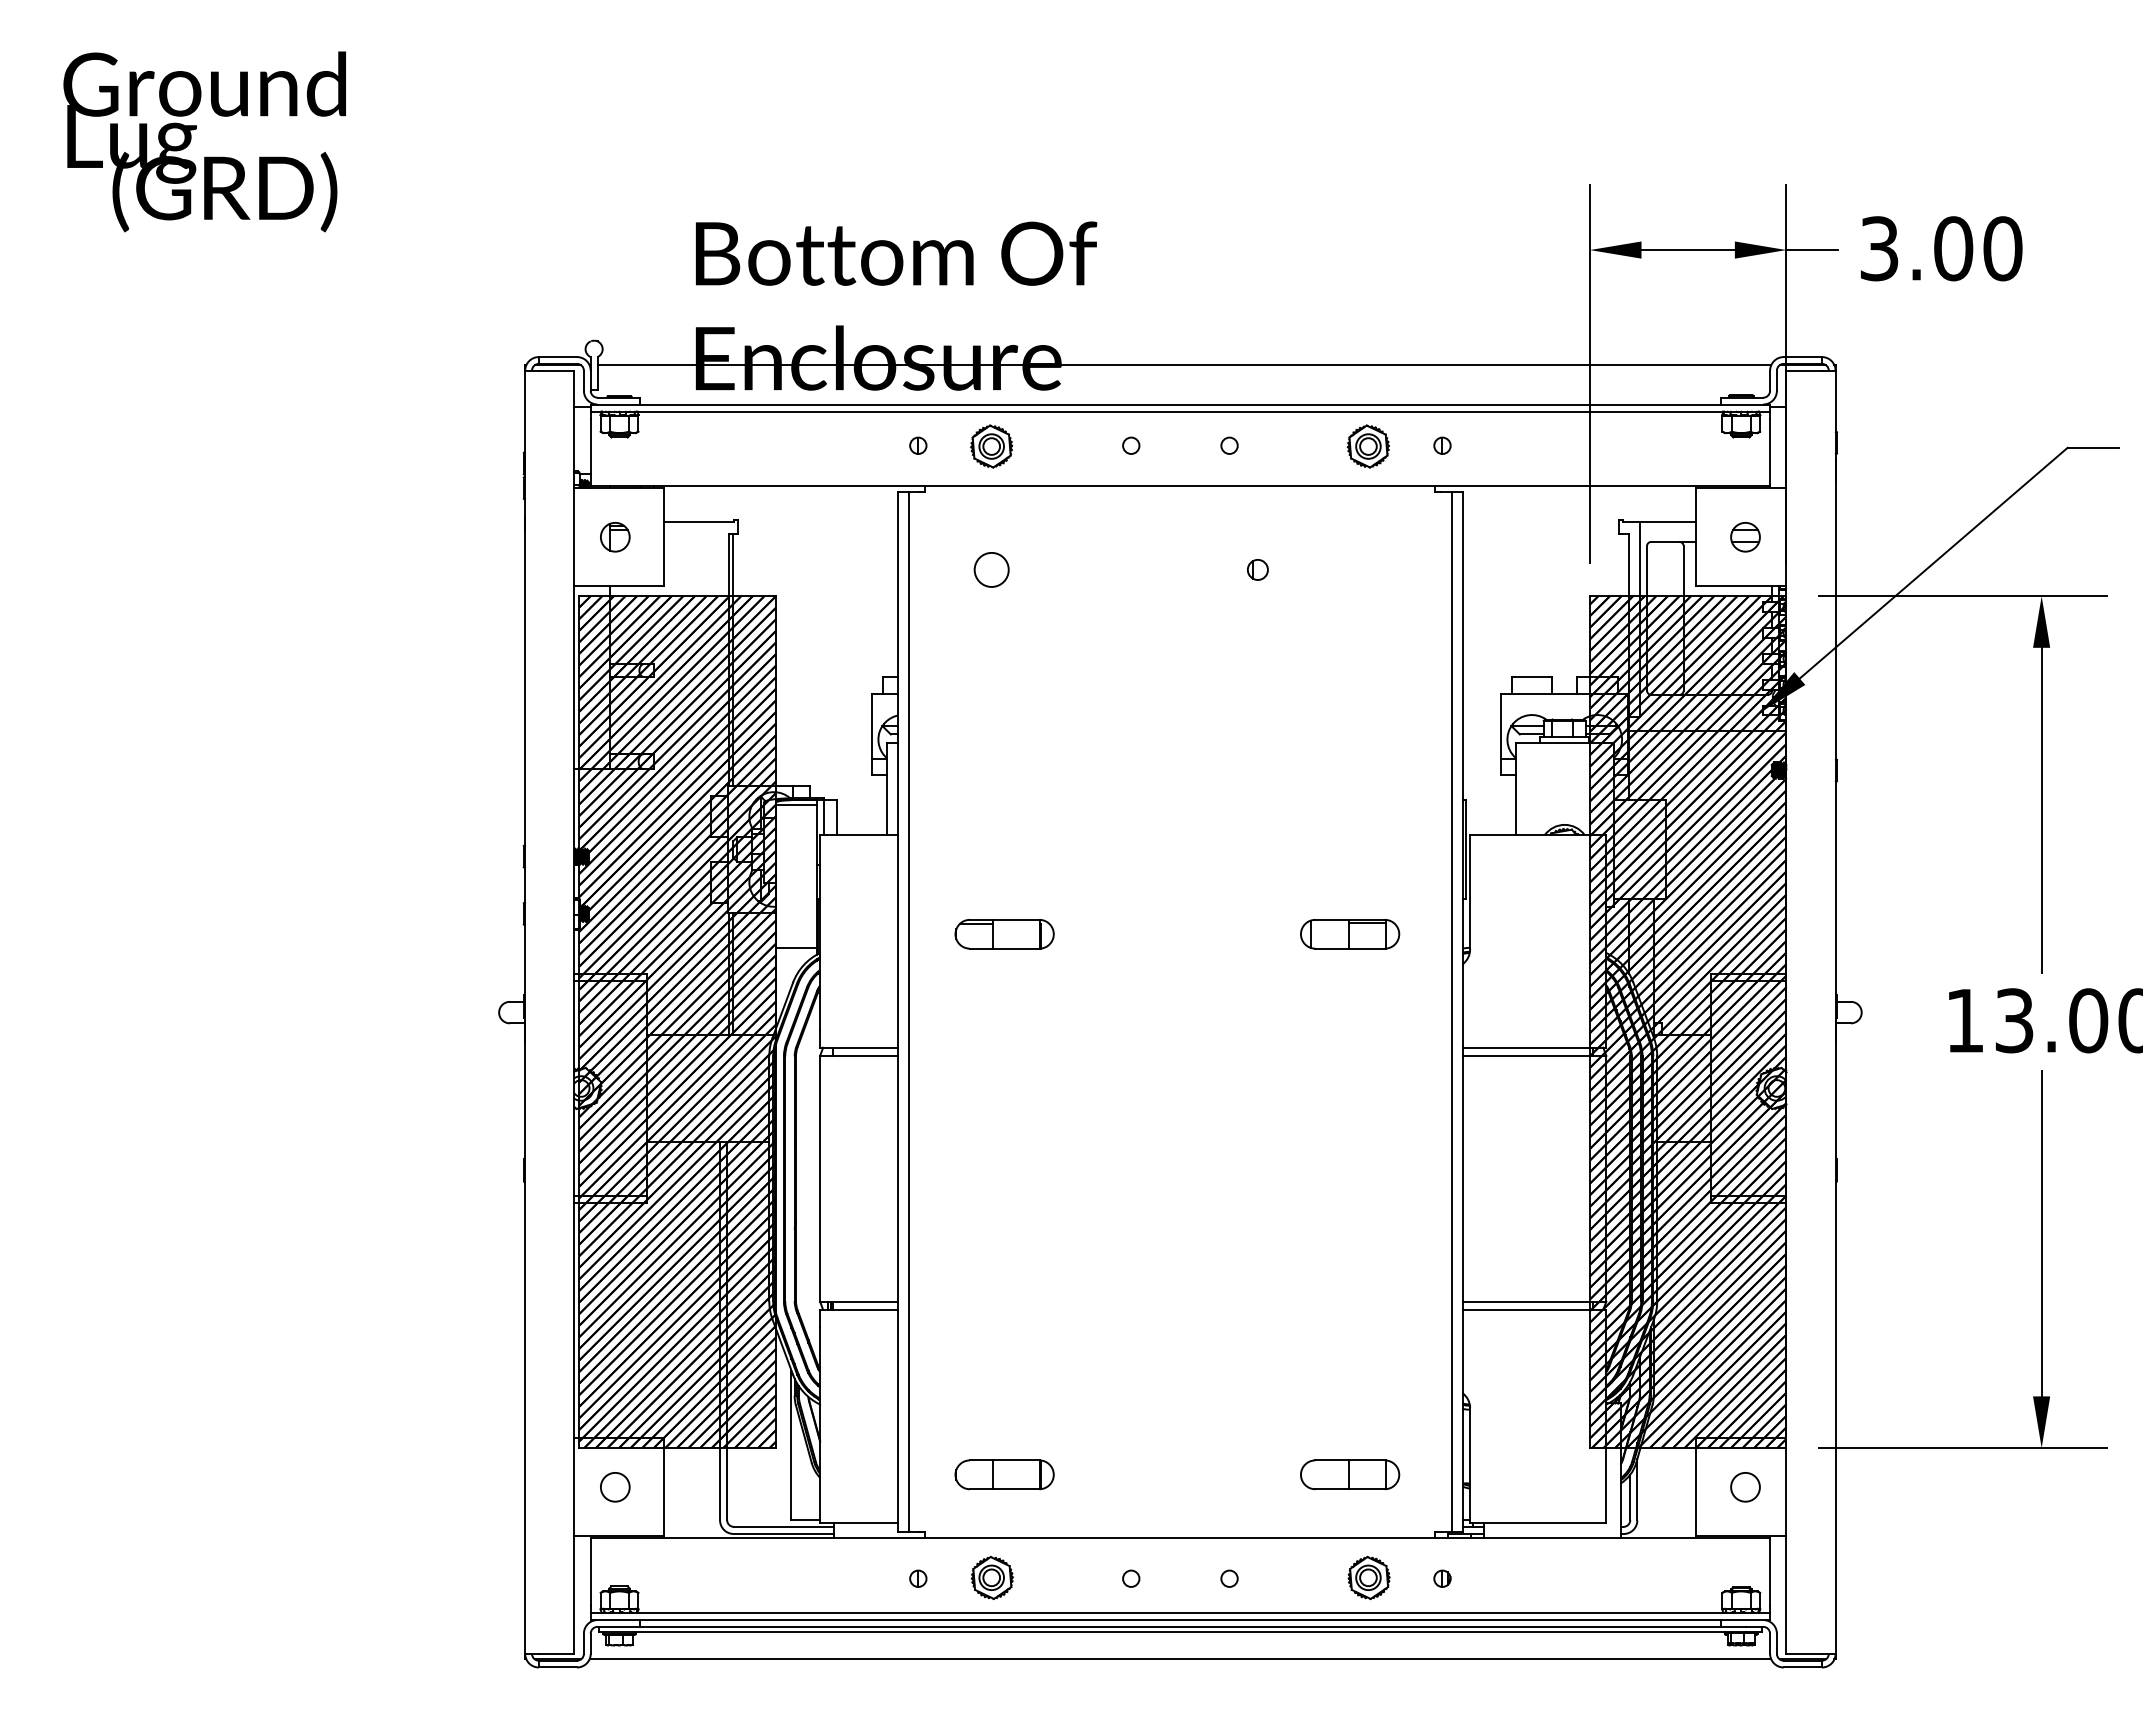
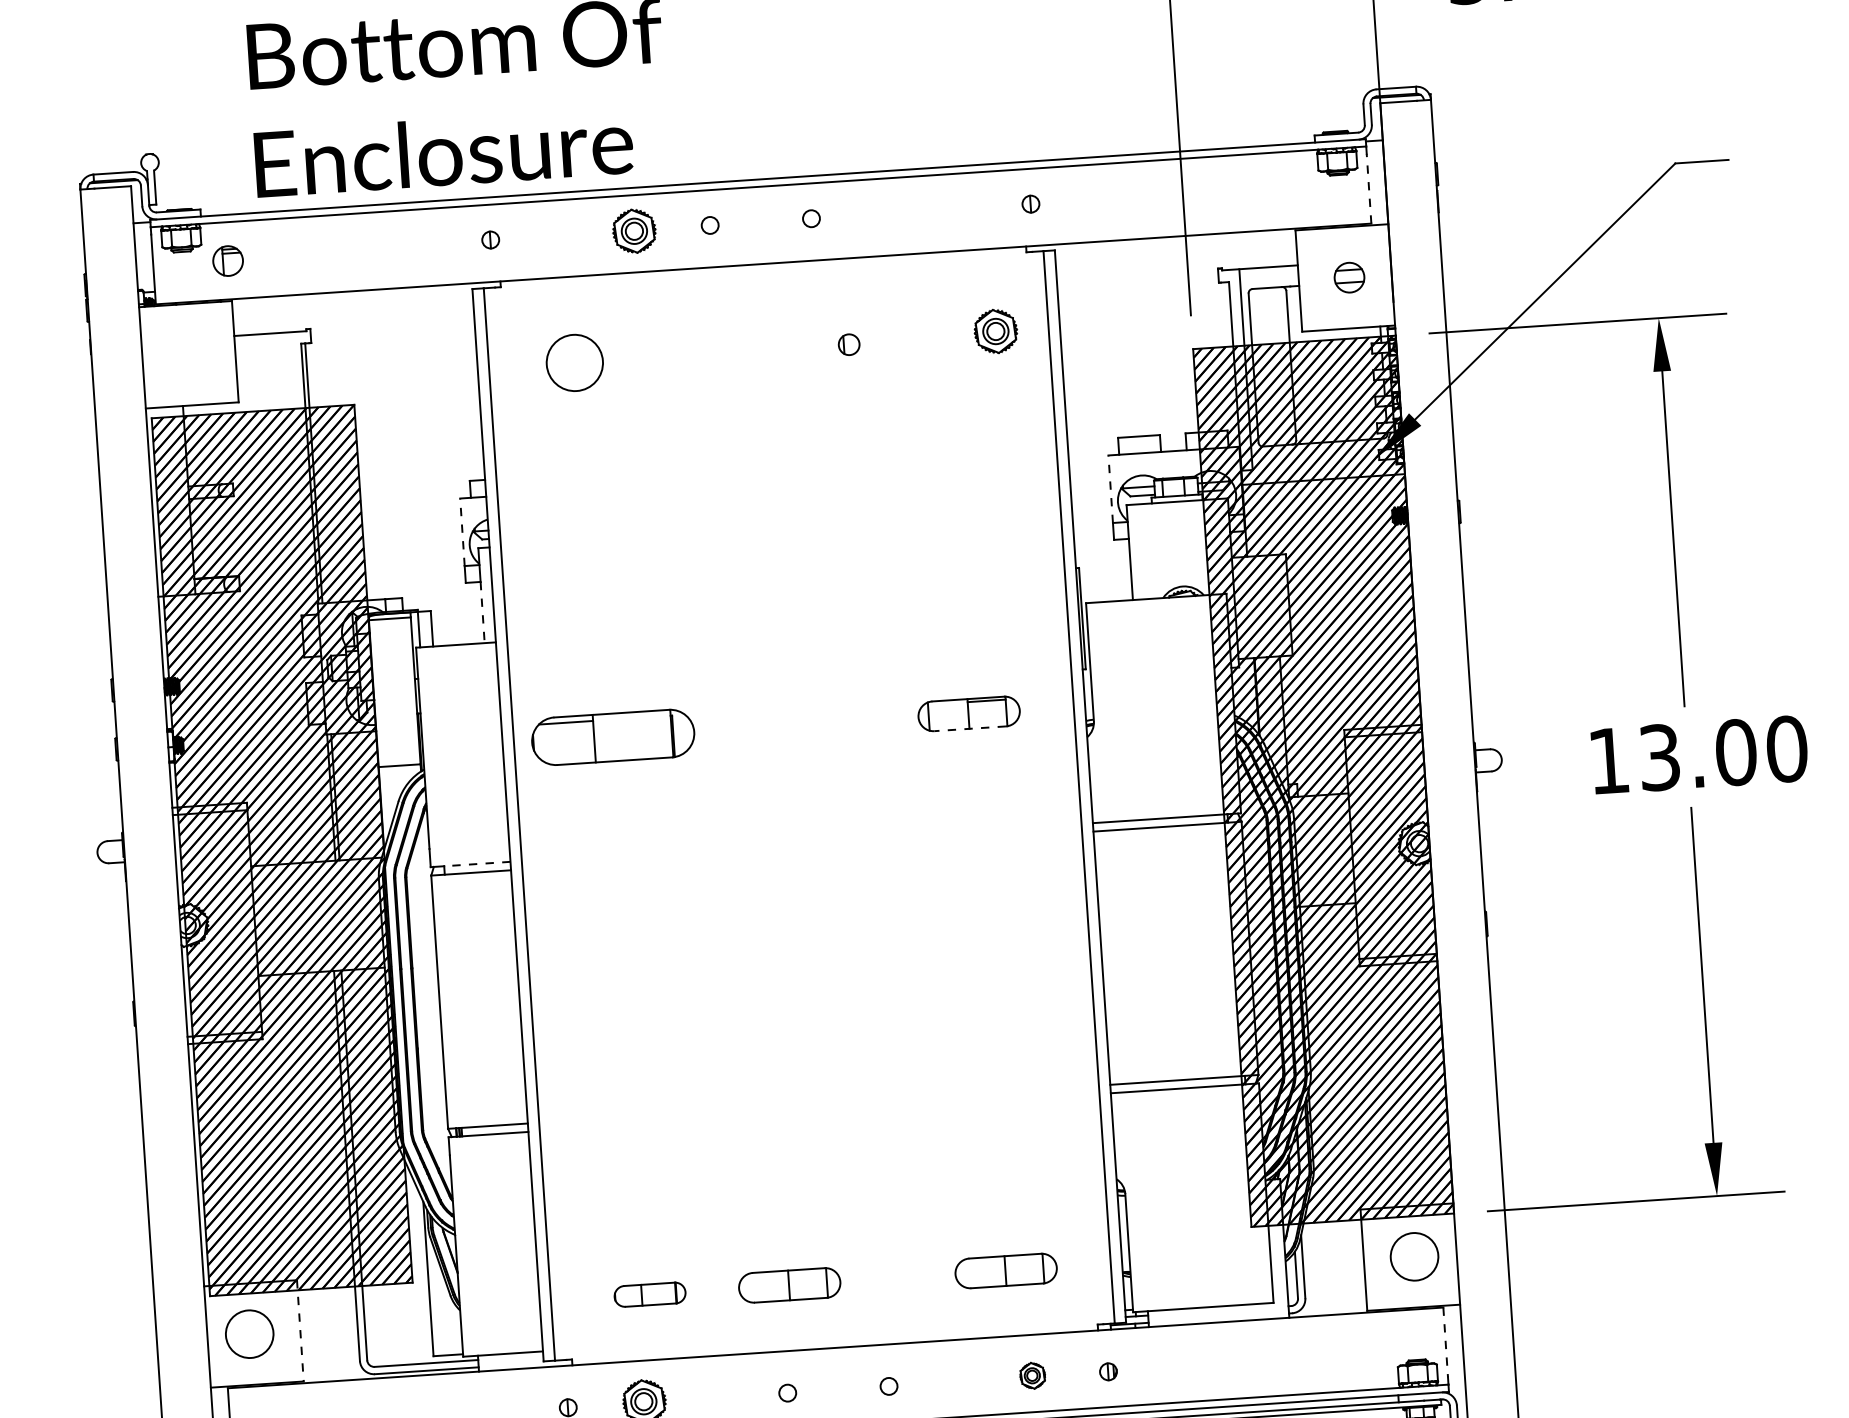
line: (1184, 365) -> (759, 139), removed
part: (991, 446) -> (634, 231), moved
part: (1367, 446) -> (994, 331), moved
line: (1770, 452) -> (1369, 188), solid -> dashed
part: (615, 537) -> (228, 261), moved
circle: (991, 569) -> (574, 362), size x1.6
line: (872, 726) -> (462, 532), solid -> dashed
line: (1501, 726) -> (1110, 489), solid -> dashed
line: (886, 805) -> (482, 612), solid -> dashed
part: (1004, 934) -> (612, 737), size x1.6
line: (1350, 948) -> (970, 728), solid -> dashed
line: (864, 1047) -> (476, 863), solid -> dashed
part: (1004, 1474) -> (649, 1294), size x0.7
part: (1140, 1474) -> (790, 1285), added
circle: (614, 1486) -> (248, 1333), size x1.6
circle: (1745, 1486) -> (1414, 1256), size x1.6
line: (664, 1487) -> (300, 1331), solid -> dashed
line: (1770, 1572) -> (1446, 1342), solid -> dashed
part: (1368, 1577) -> (1032, 1375), size x0.6

